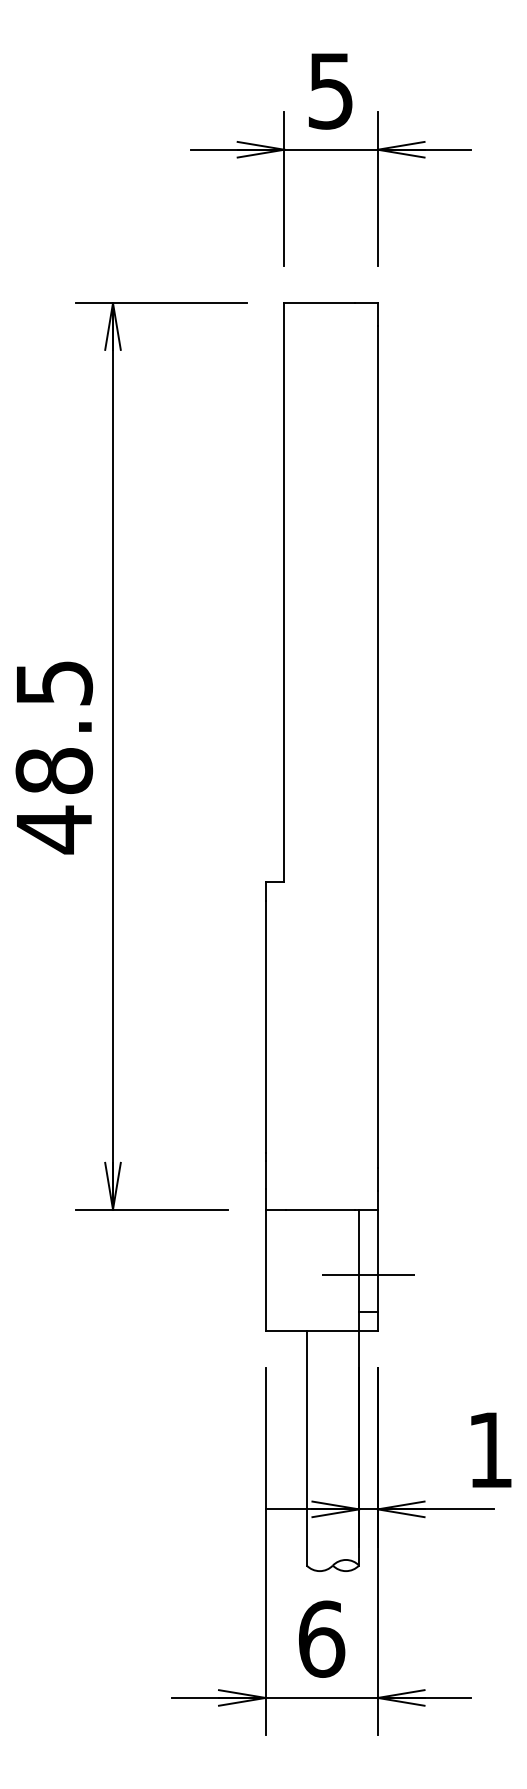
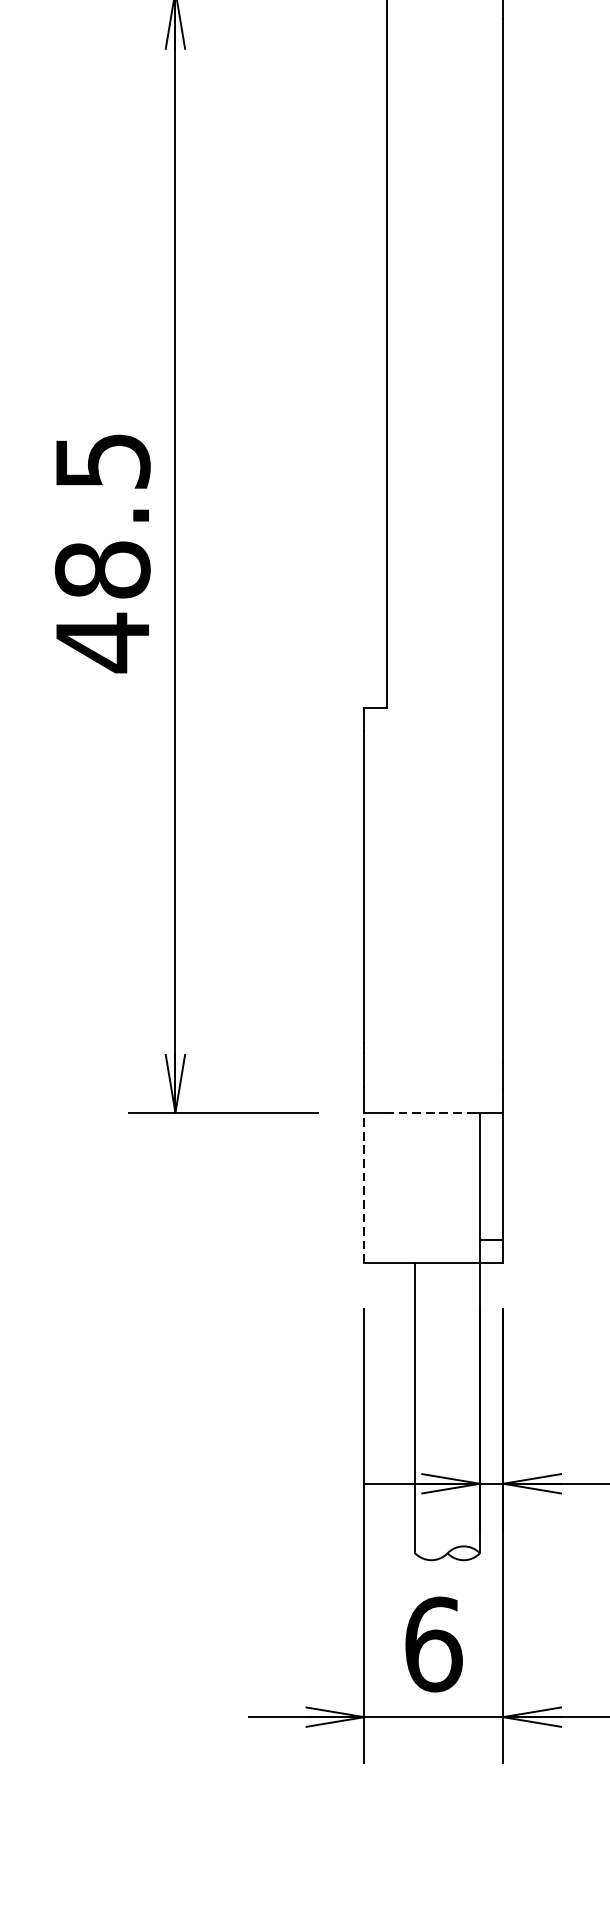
line: (320, 1209) -> (432, 1112), solid -> dashed
line: (265, 1270) -> (364, 1188), solid -> dashed
line: (368, 1274) -> (491, 1193), removed

